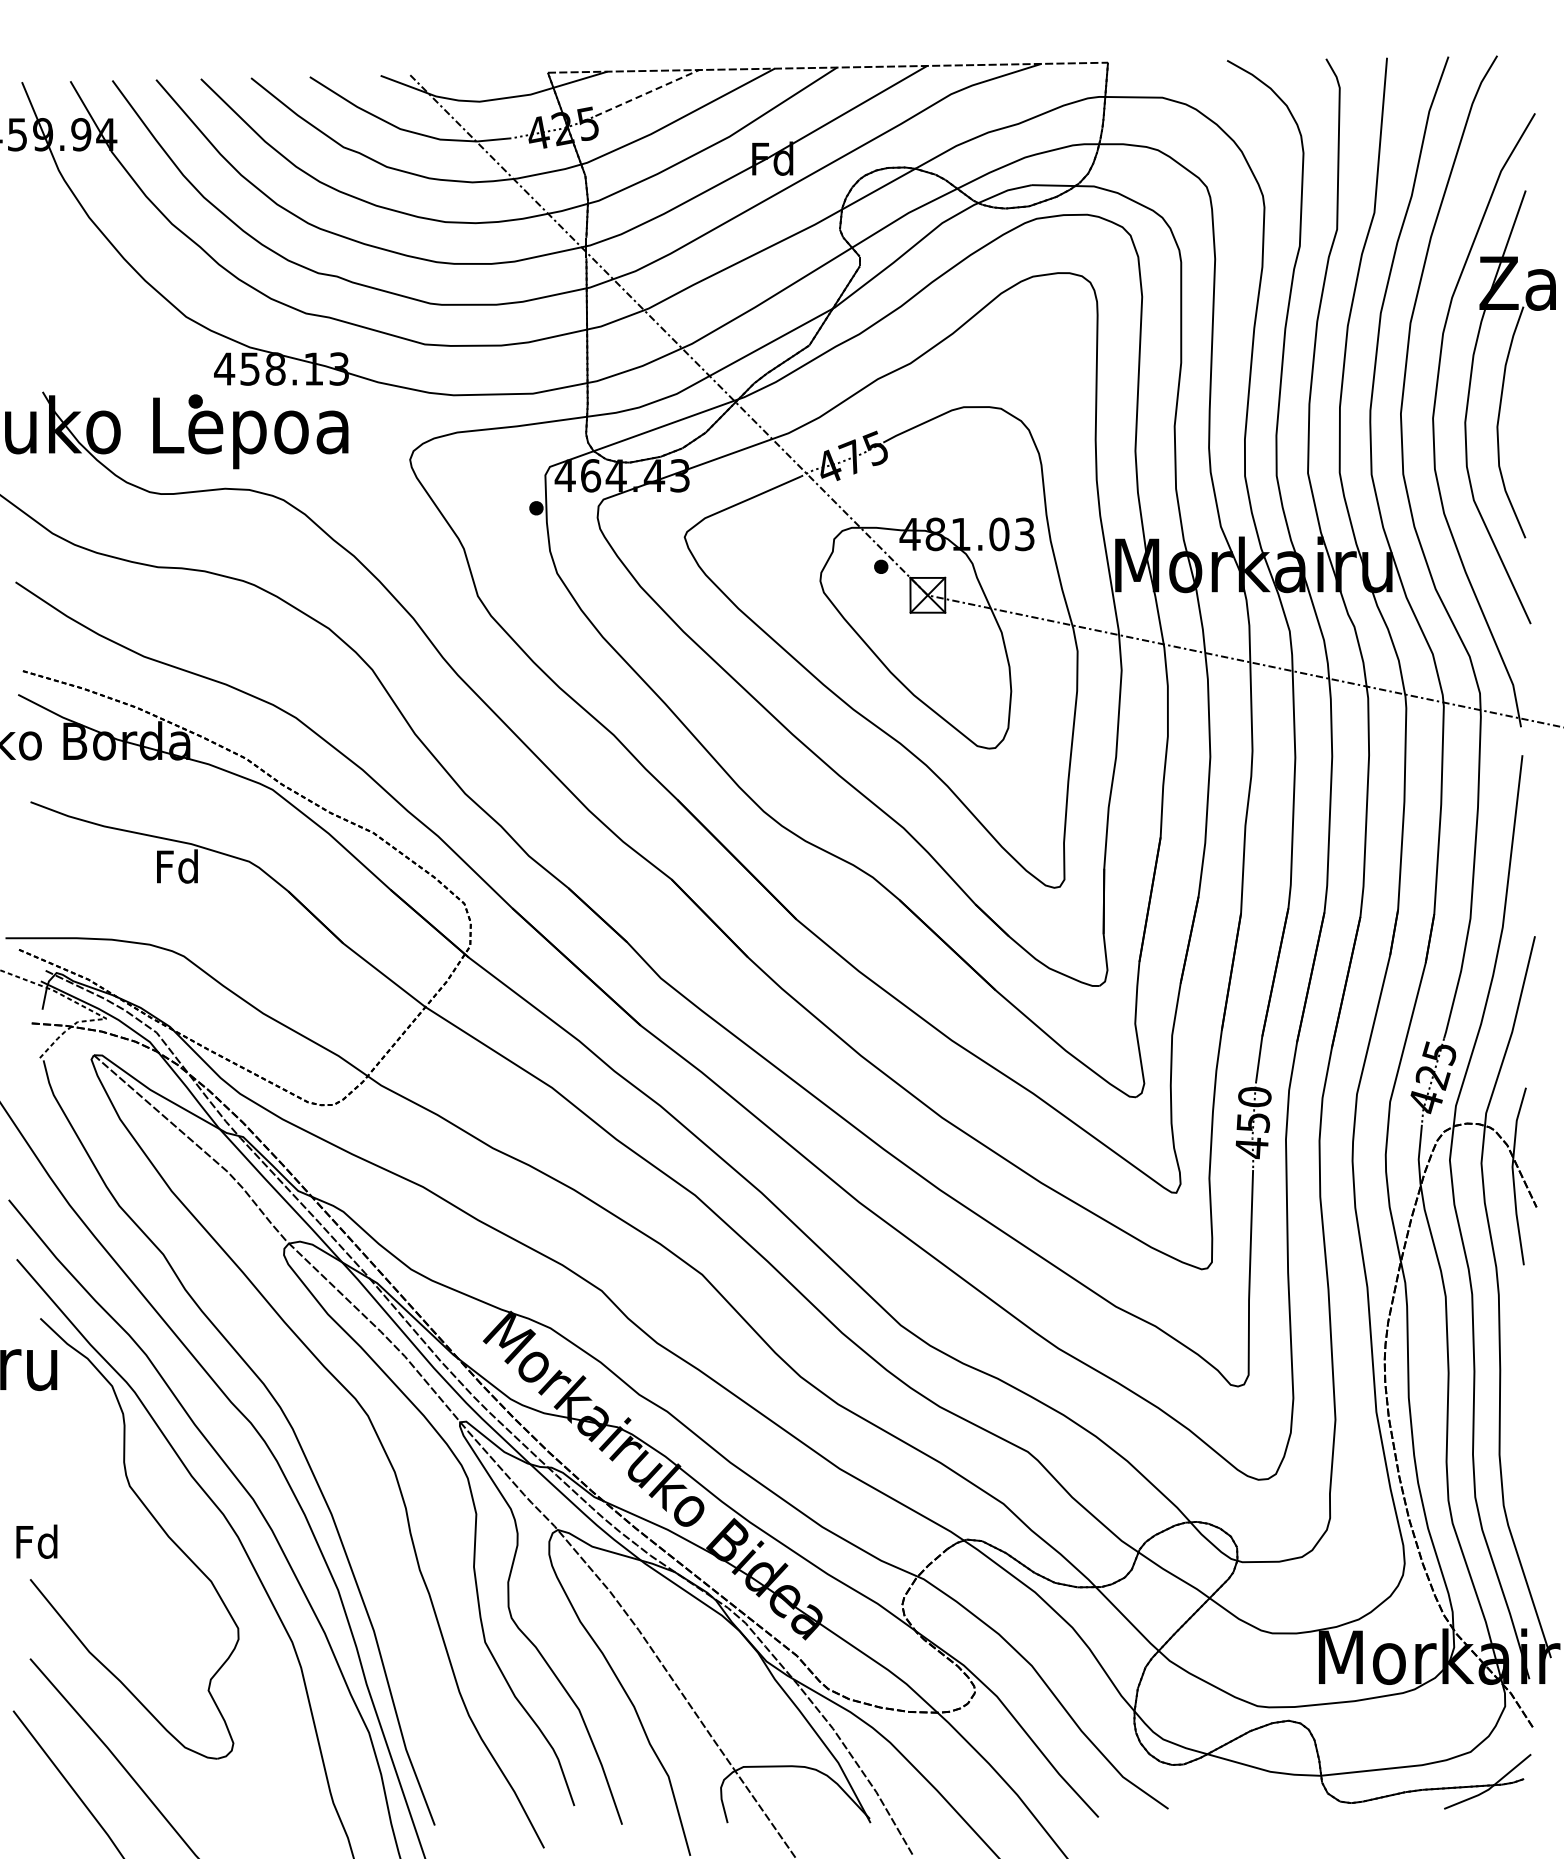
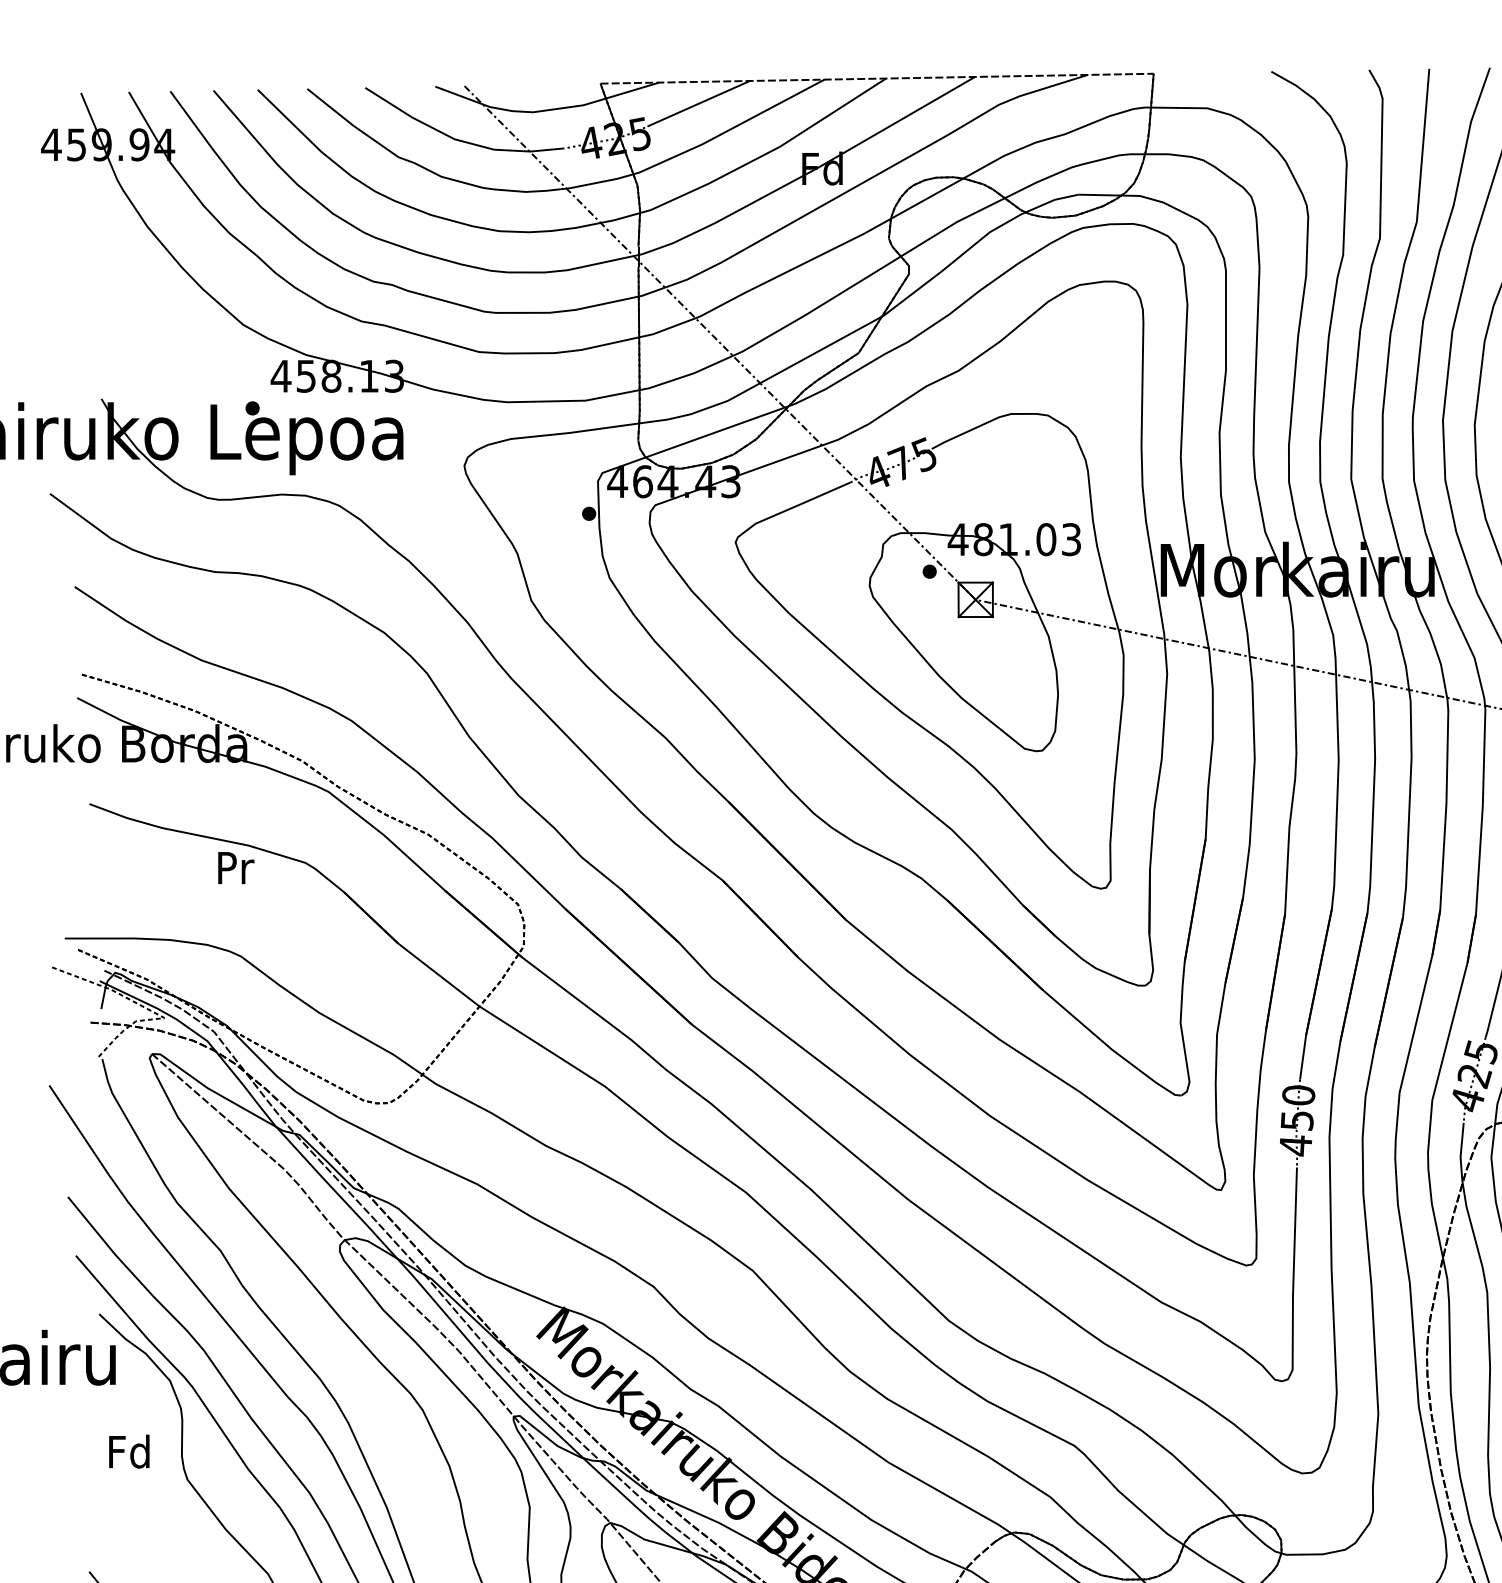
line: (647, 93) -> (698, 104), dashed -> solid
text: (177, 866) -> (234, 867), Fd -> Pr
text: (36, 1541) -> (128, 1451), moved

